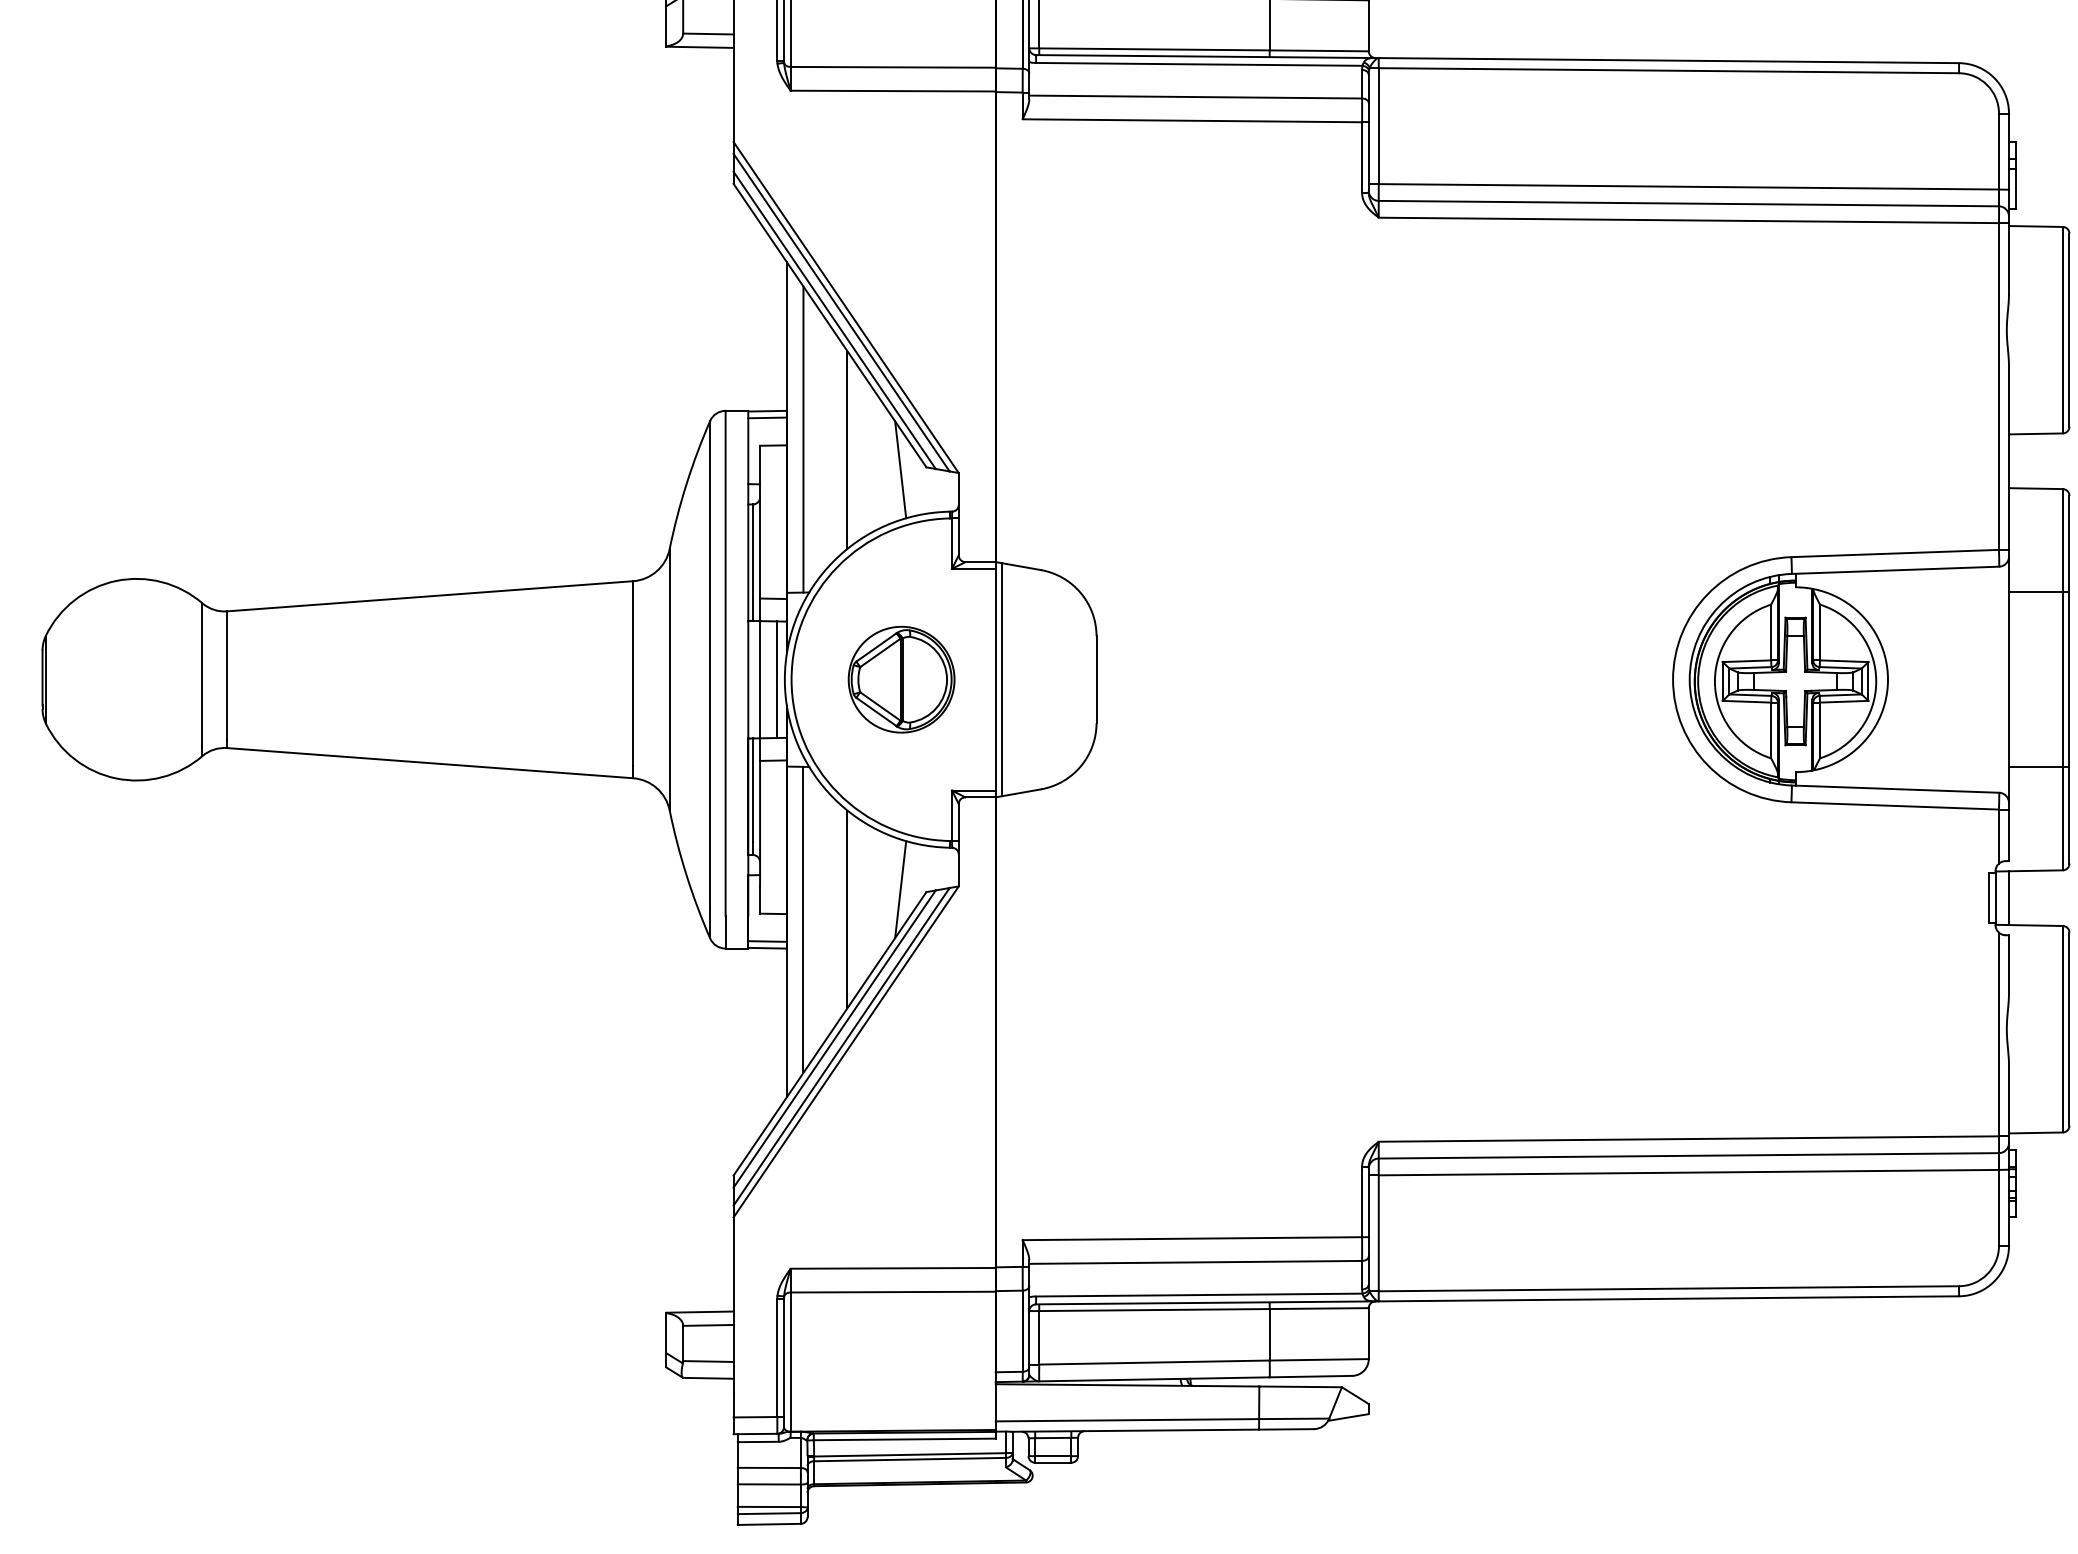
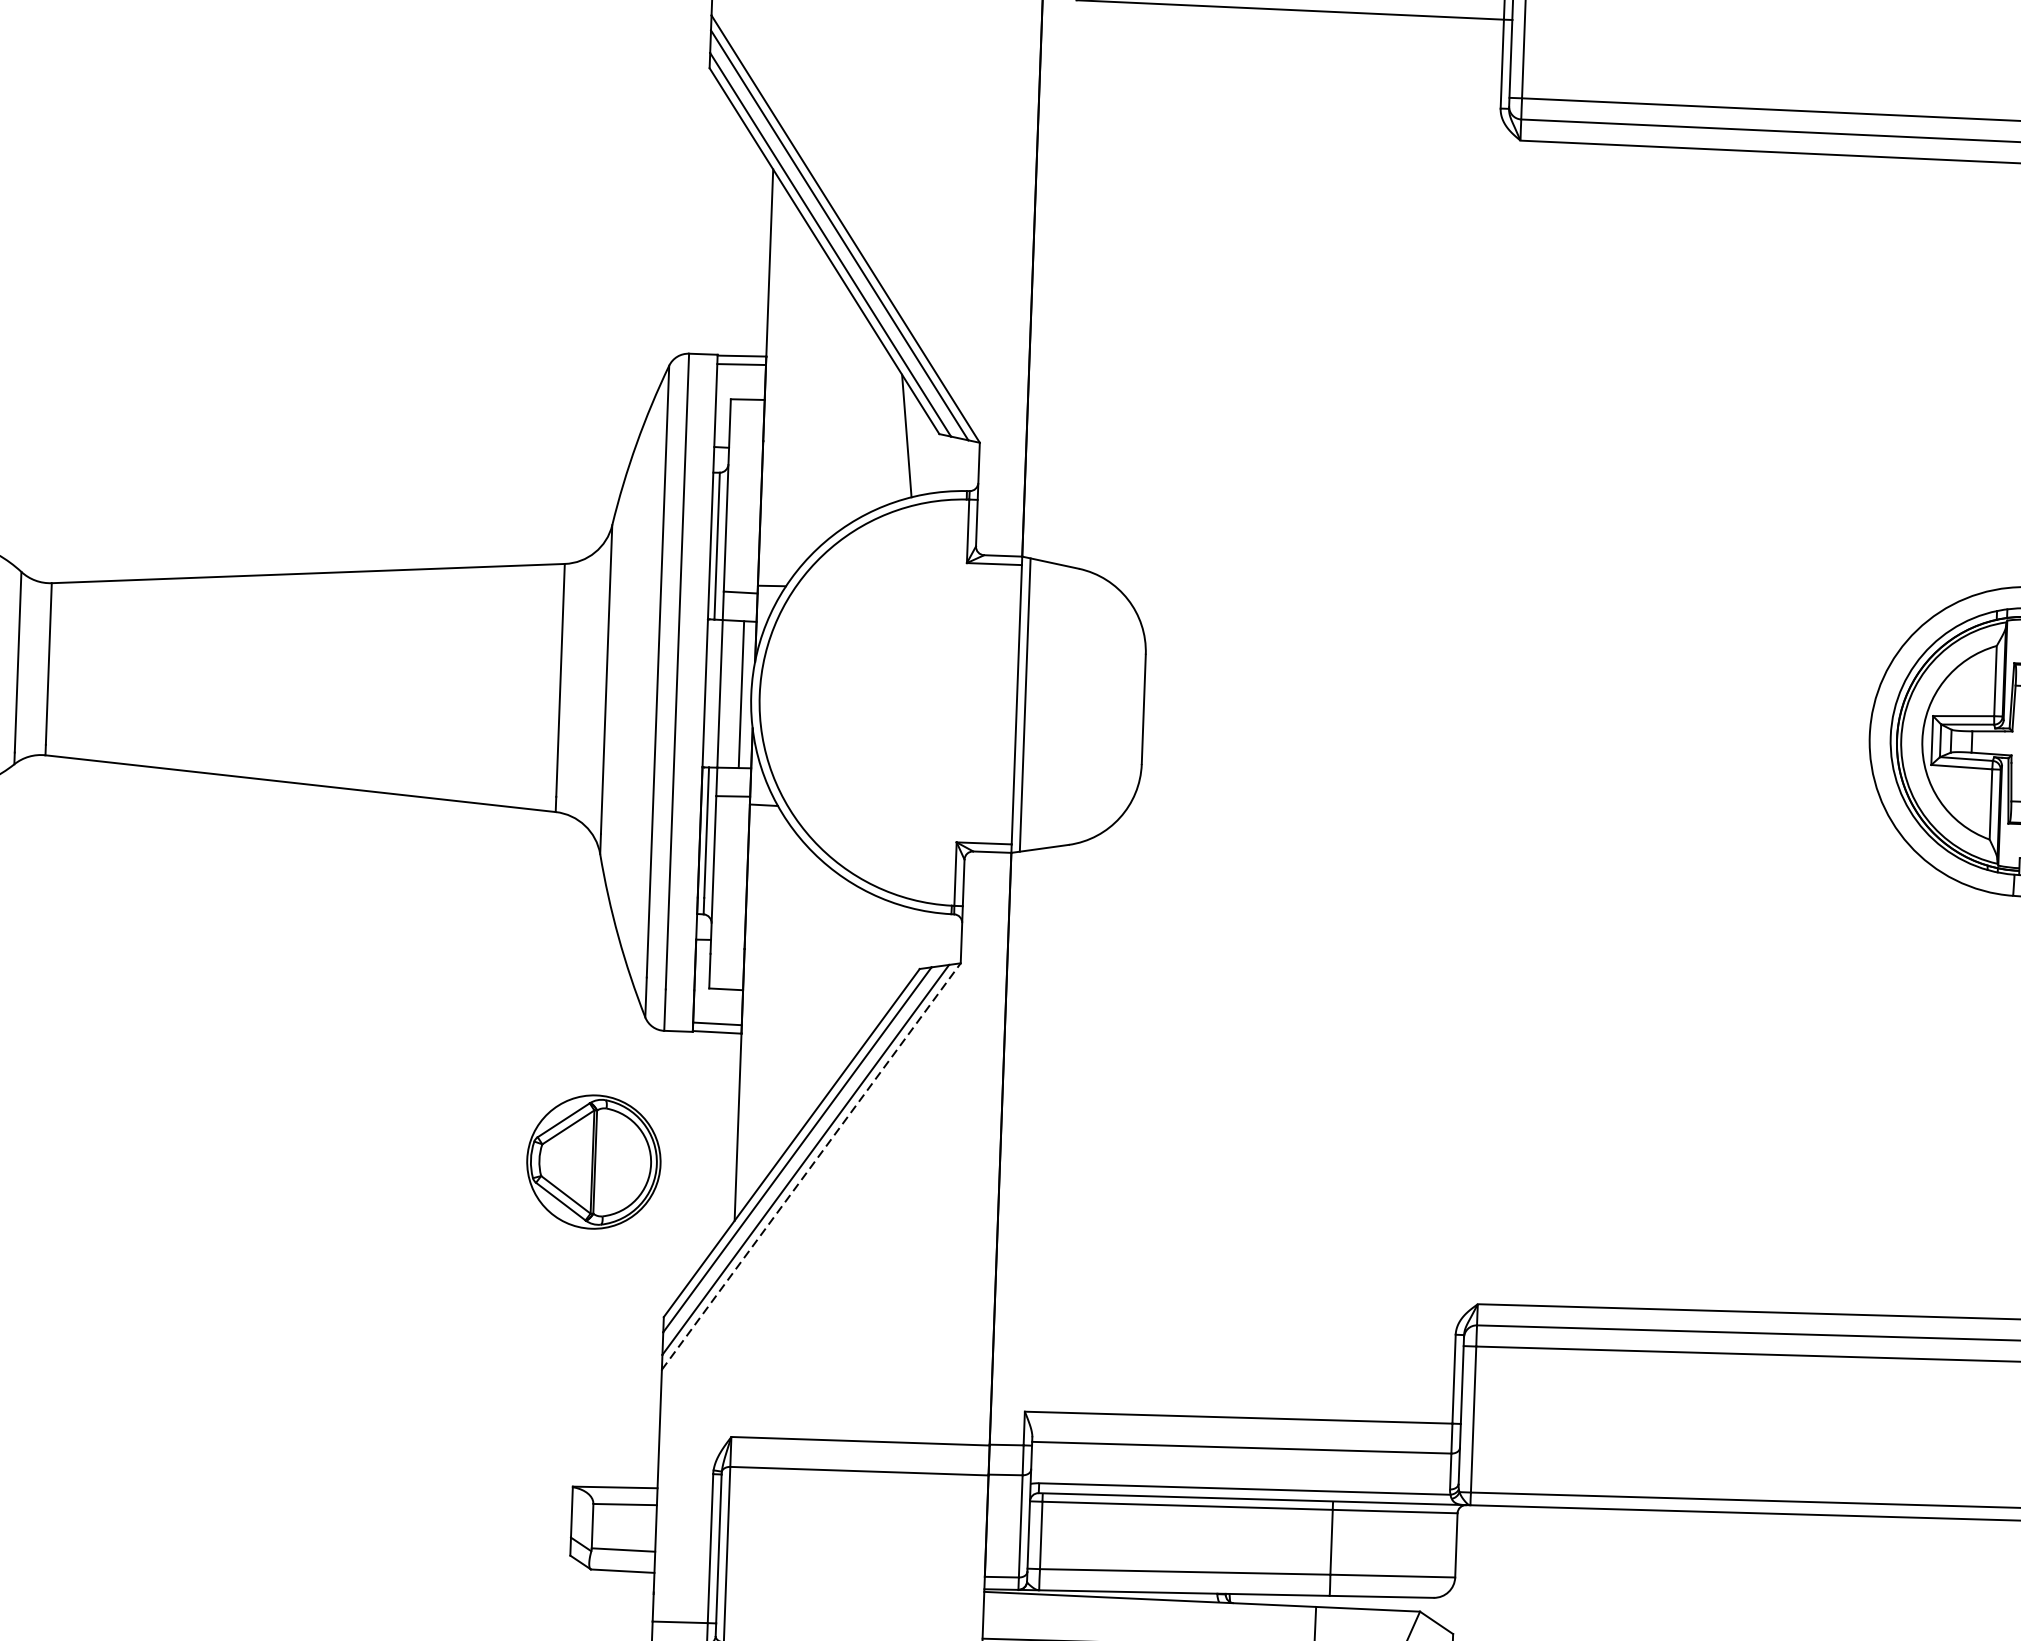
line: (803, 439) -> (785, 393), removed
line: (847, 449) -> (840, 407), removed
part: (901, 679) -> (593, 1161), moved
line: (900, 889) -> (887, 964), removed
line: (847, 909) -> (819, 987), removed
line: (803, 919) -> (763, 997), removed
line: (846, 1051) -> (811, 1166), solid -> dashed

